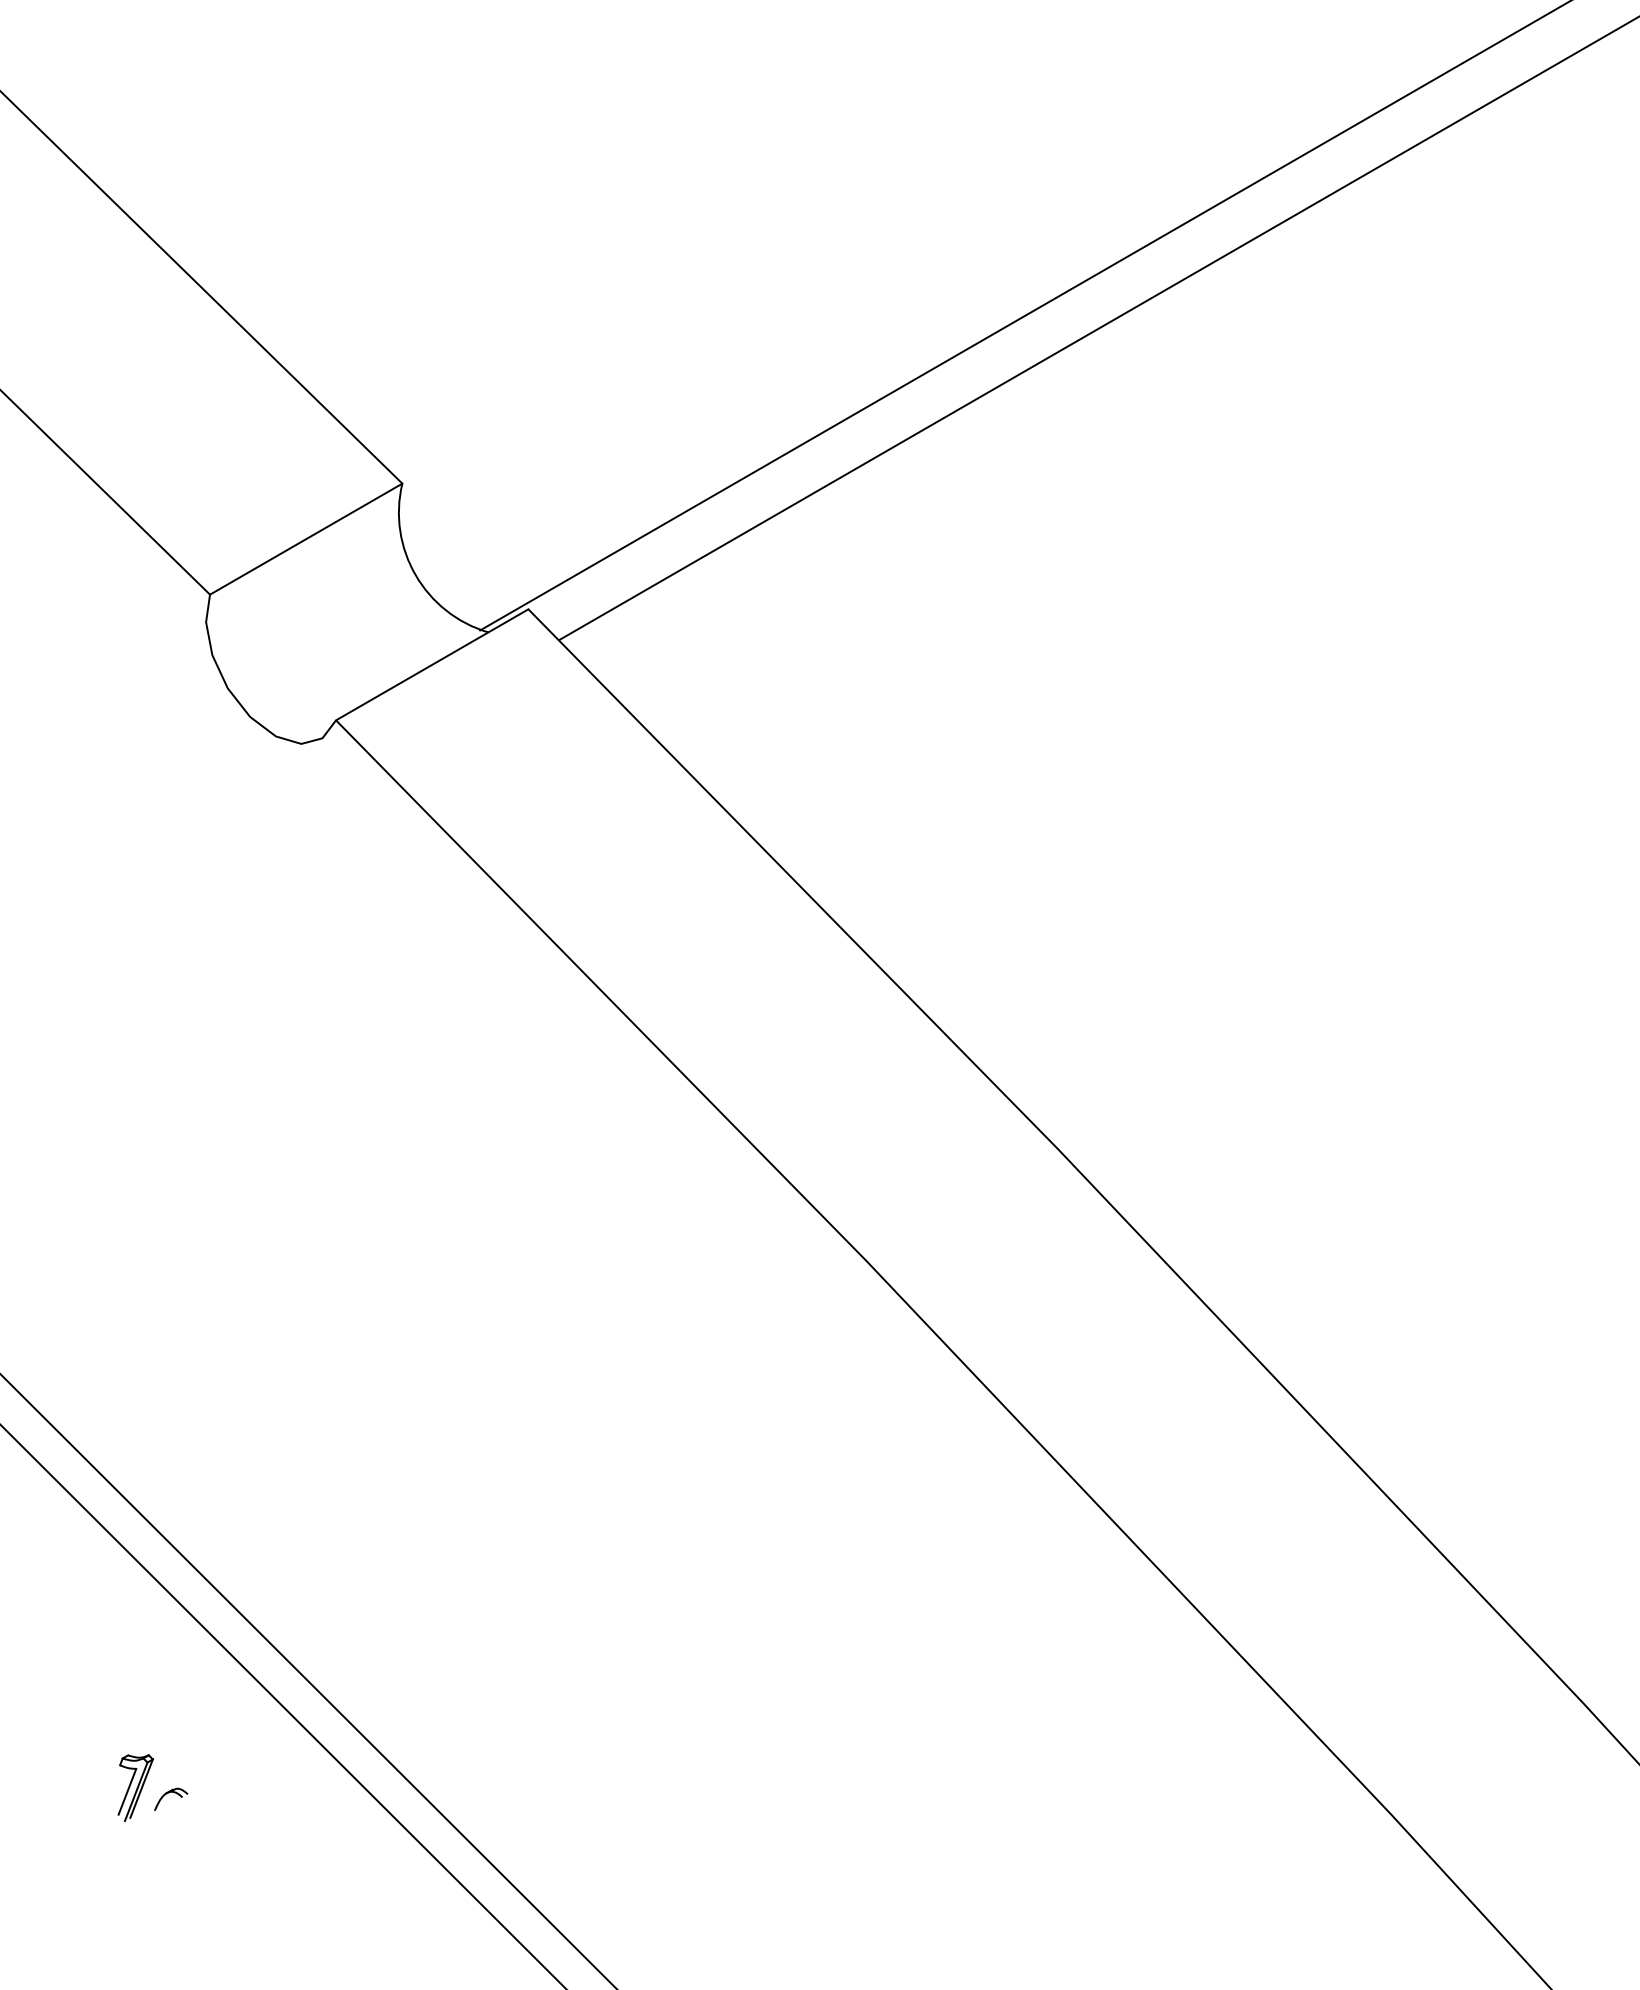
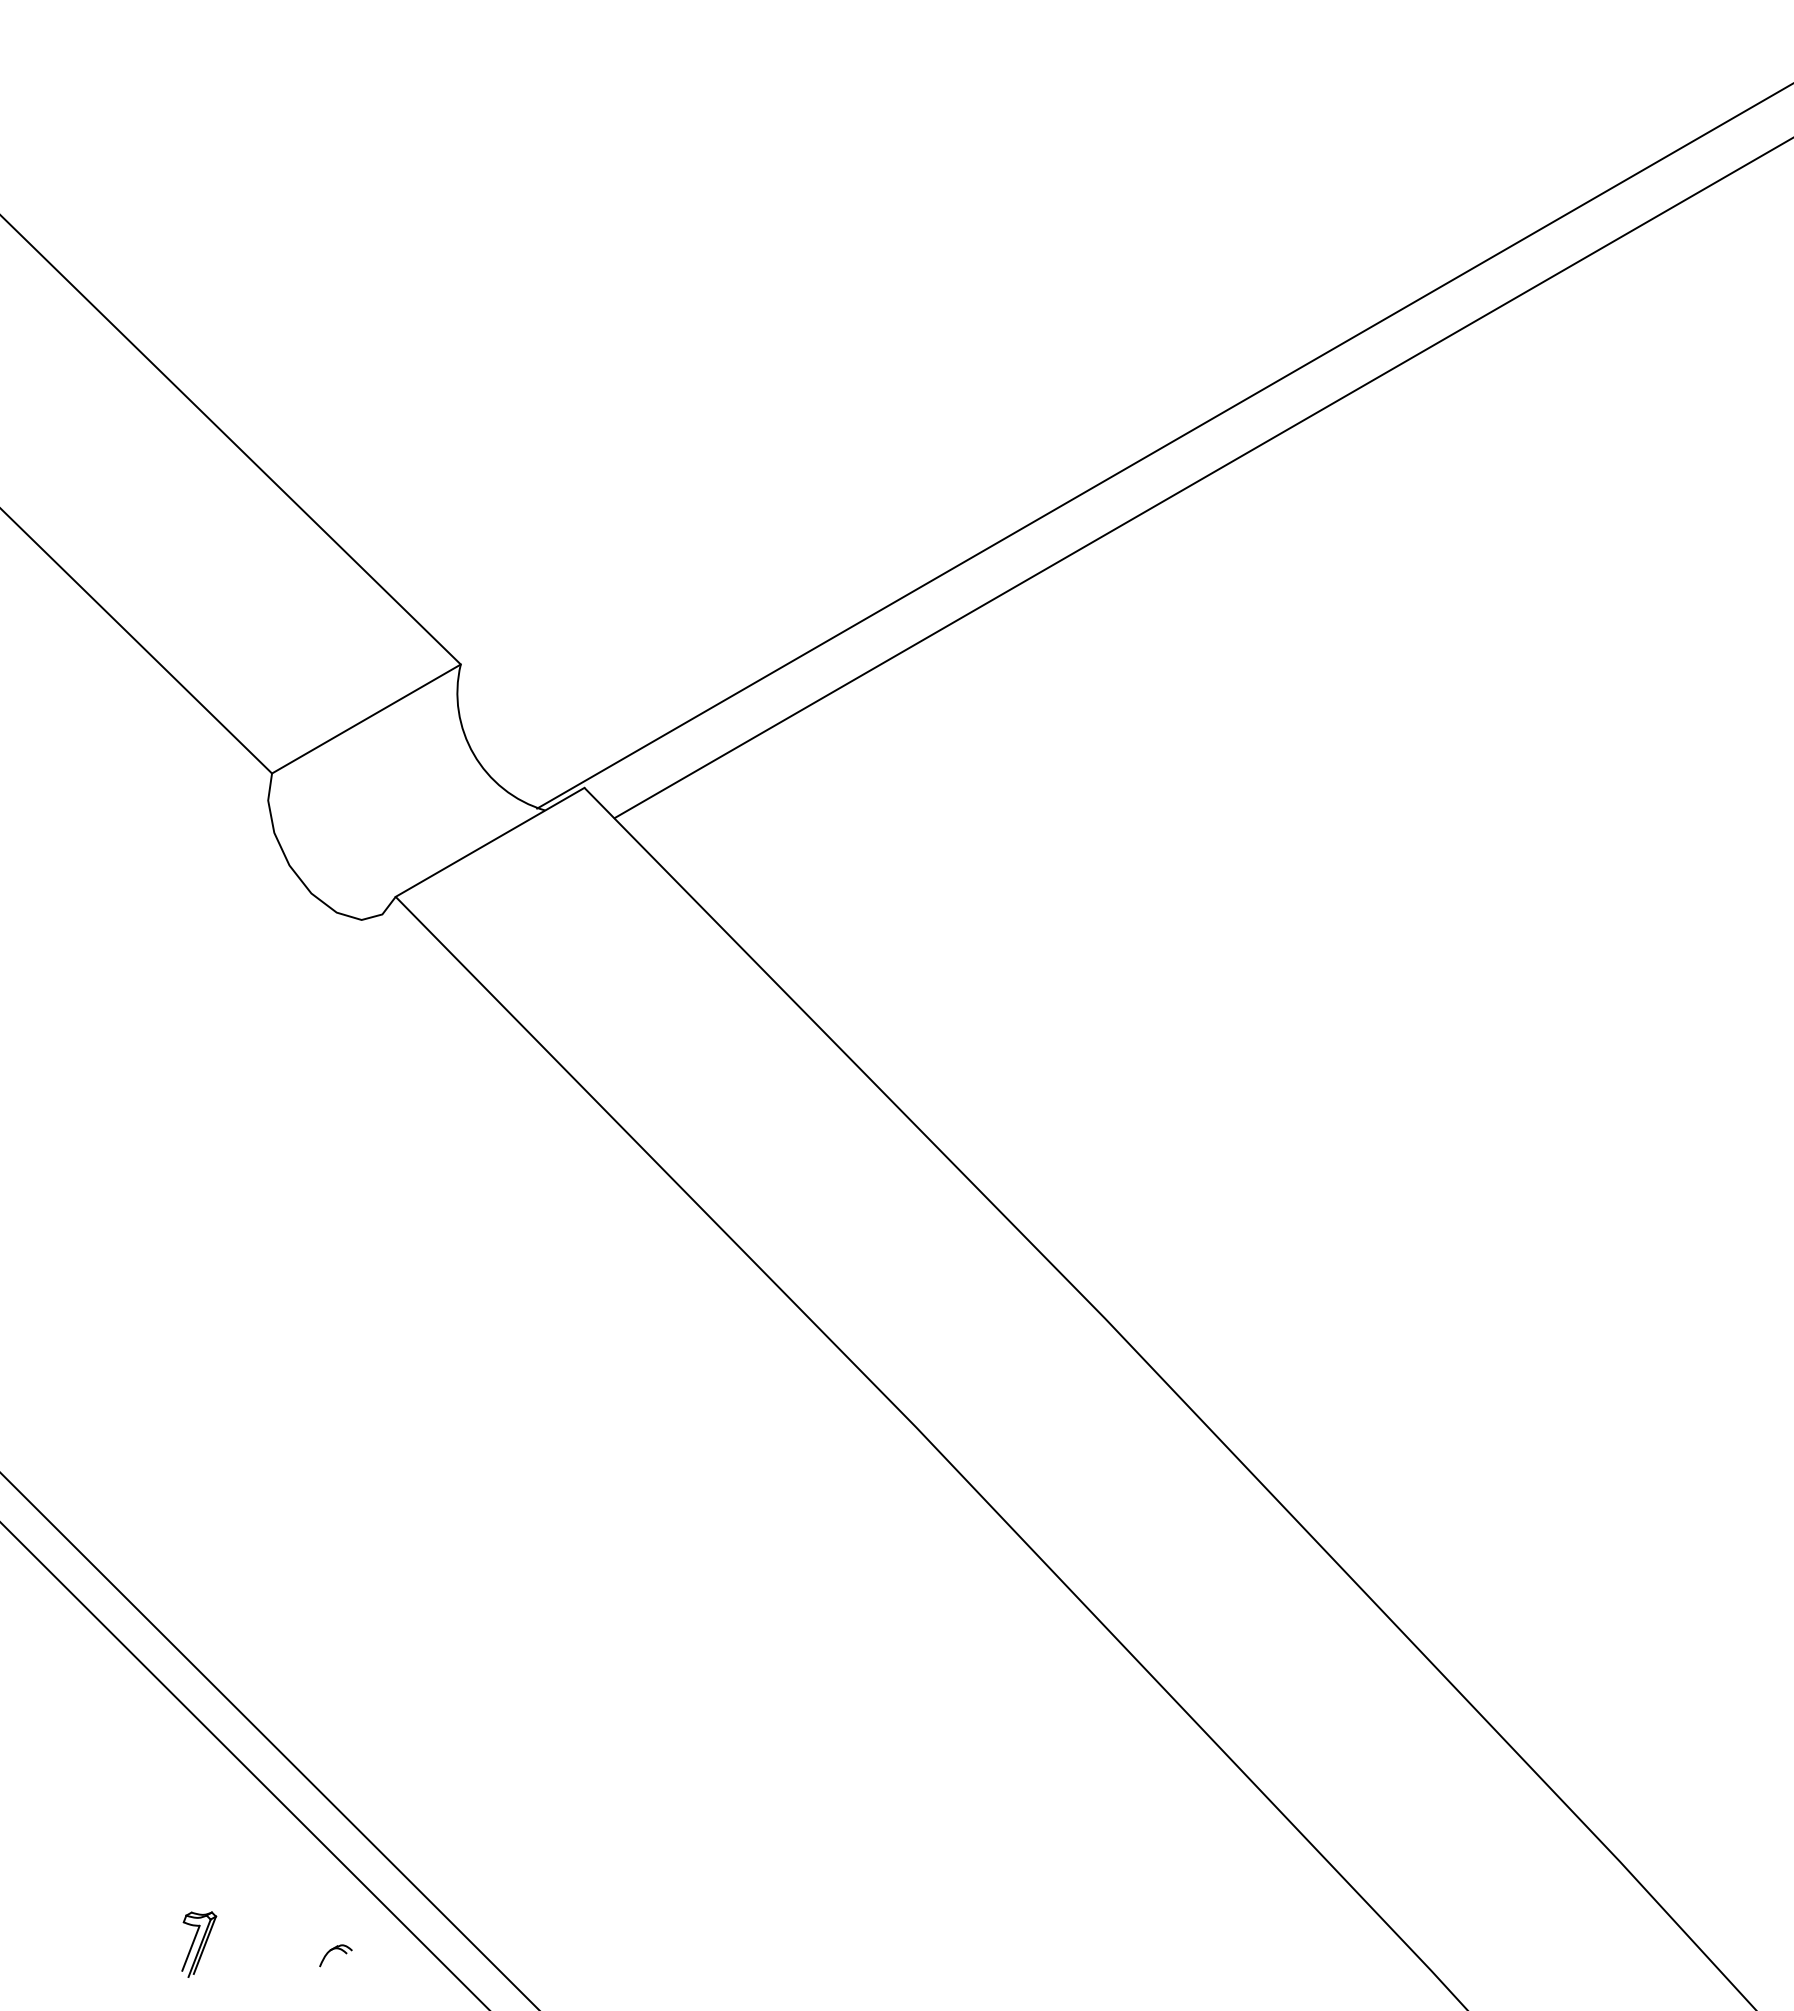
part: (170, 1799) -> (335, 1955), moved

